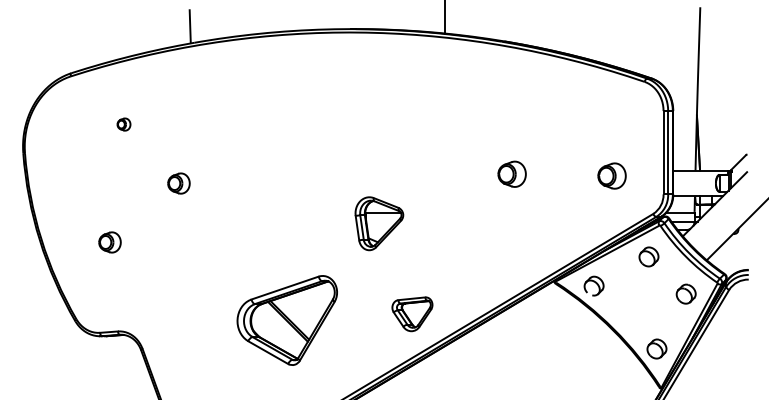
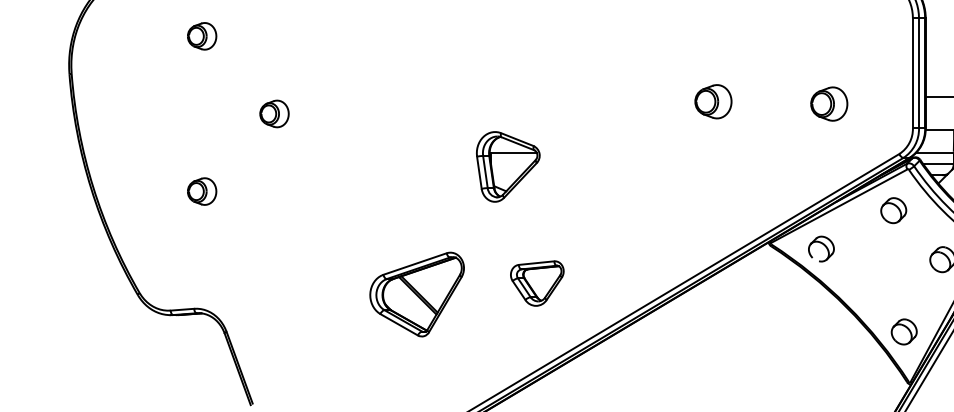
part: (123, 124) -> (201, 36), size x1.67
part: (611, 175) -> (828, 103), moved
part: (379, 223) -> (508, 166), moved
part: (109, 242) -> (201, 191), moved
part: (412, 314) -> (537, 283), moved
part: (286, 320) -> (416, 294), size x0.71

